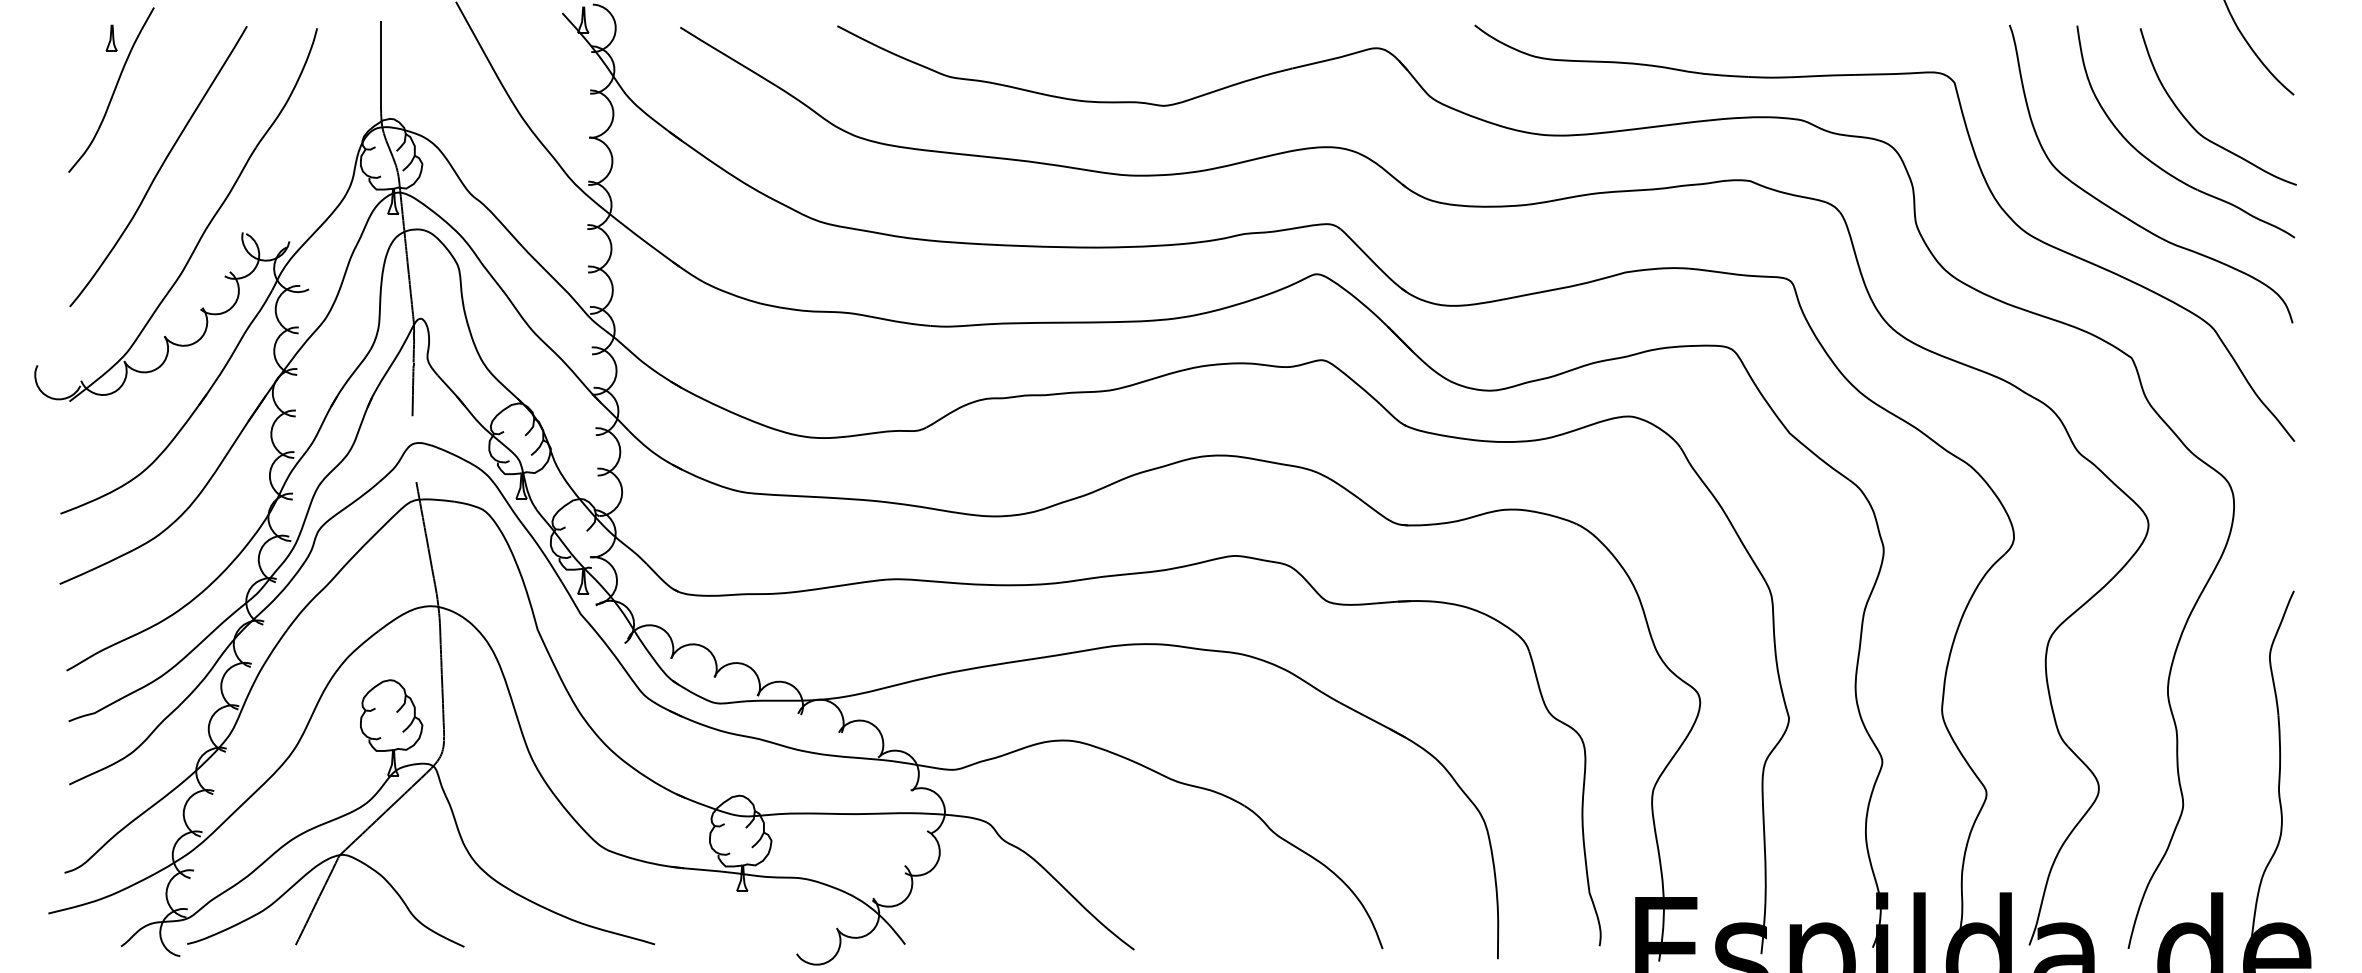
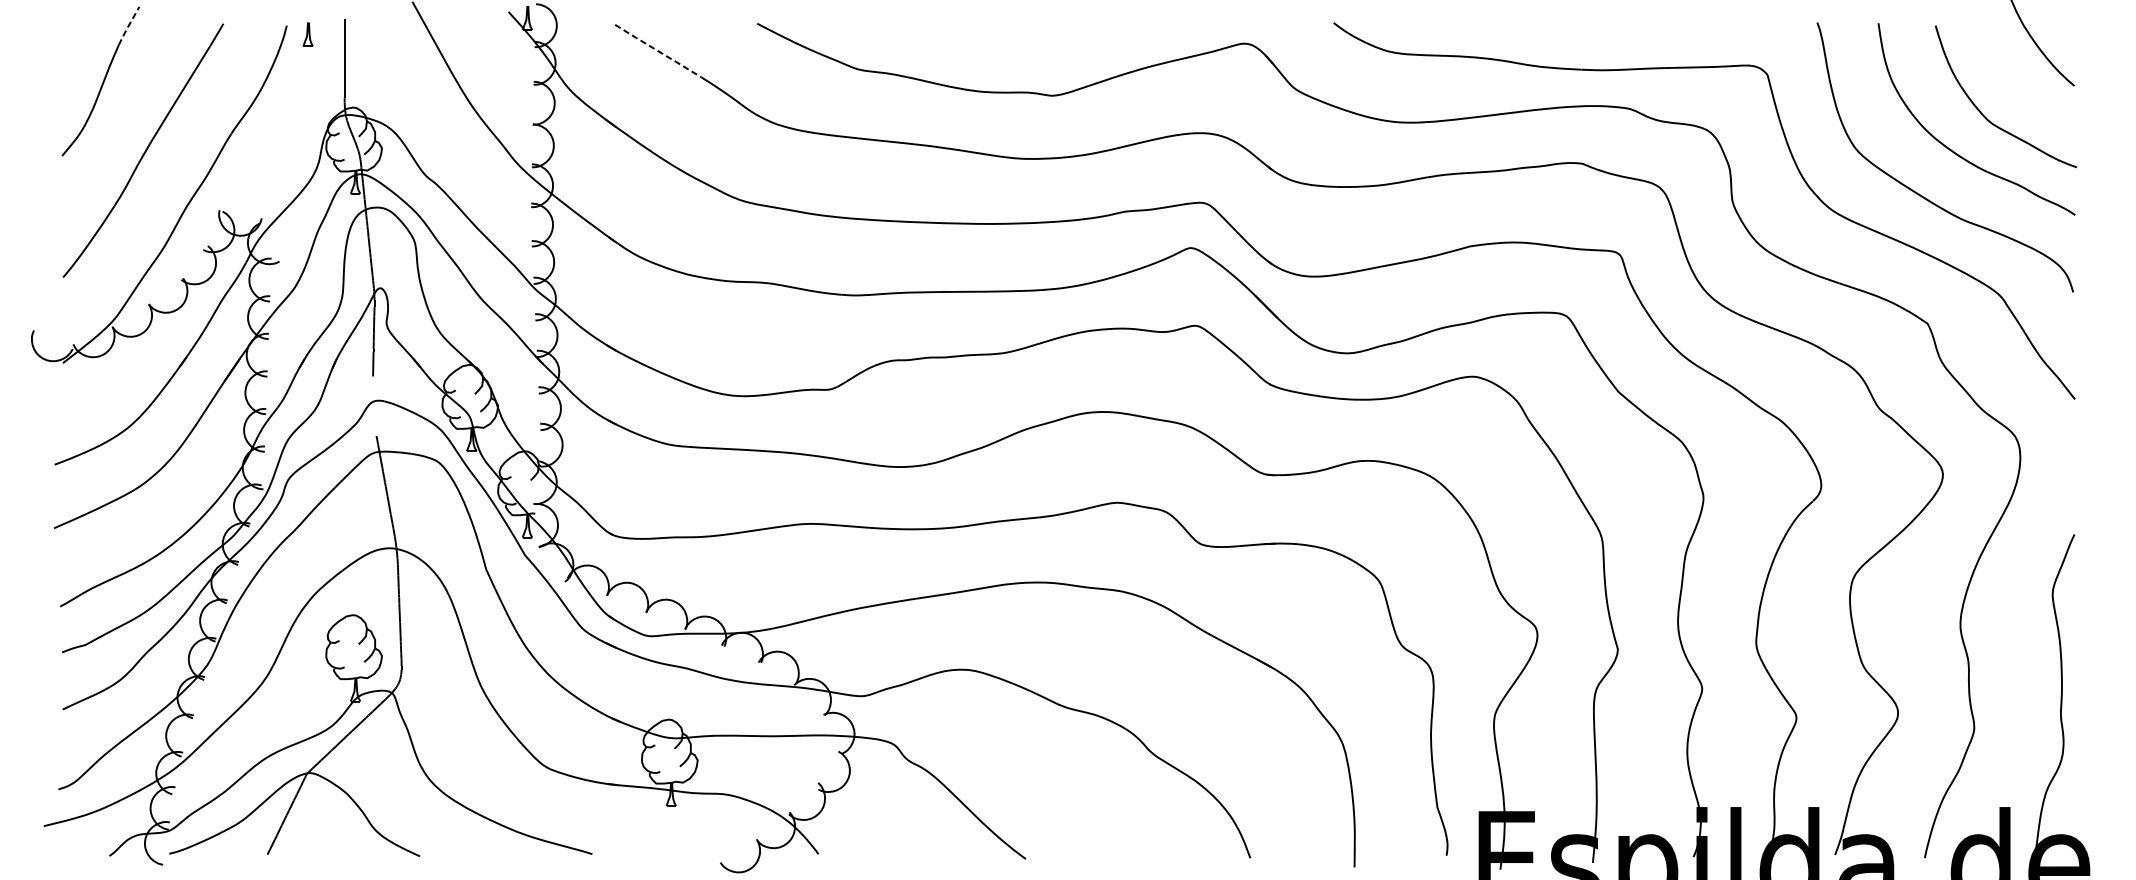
line: (141, 29) -> (127, 26), solid -> dashed
part: (111, 37) -> (307, 33), moved
line: (728, 56) -> (658, 51), solid -> dashed

